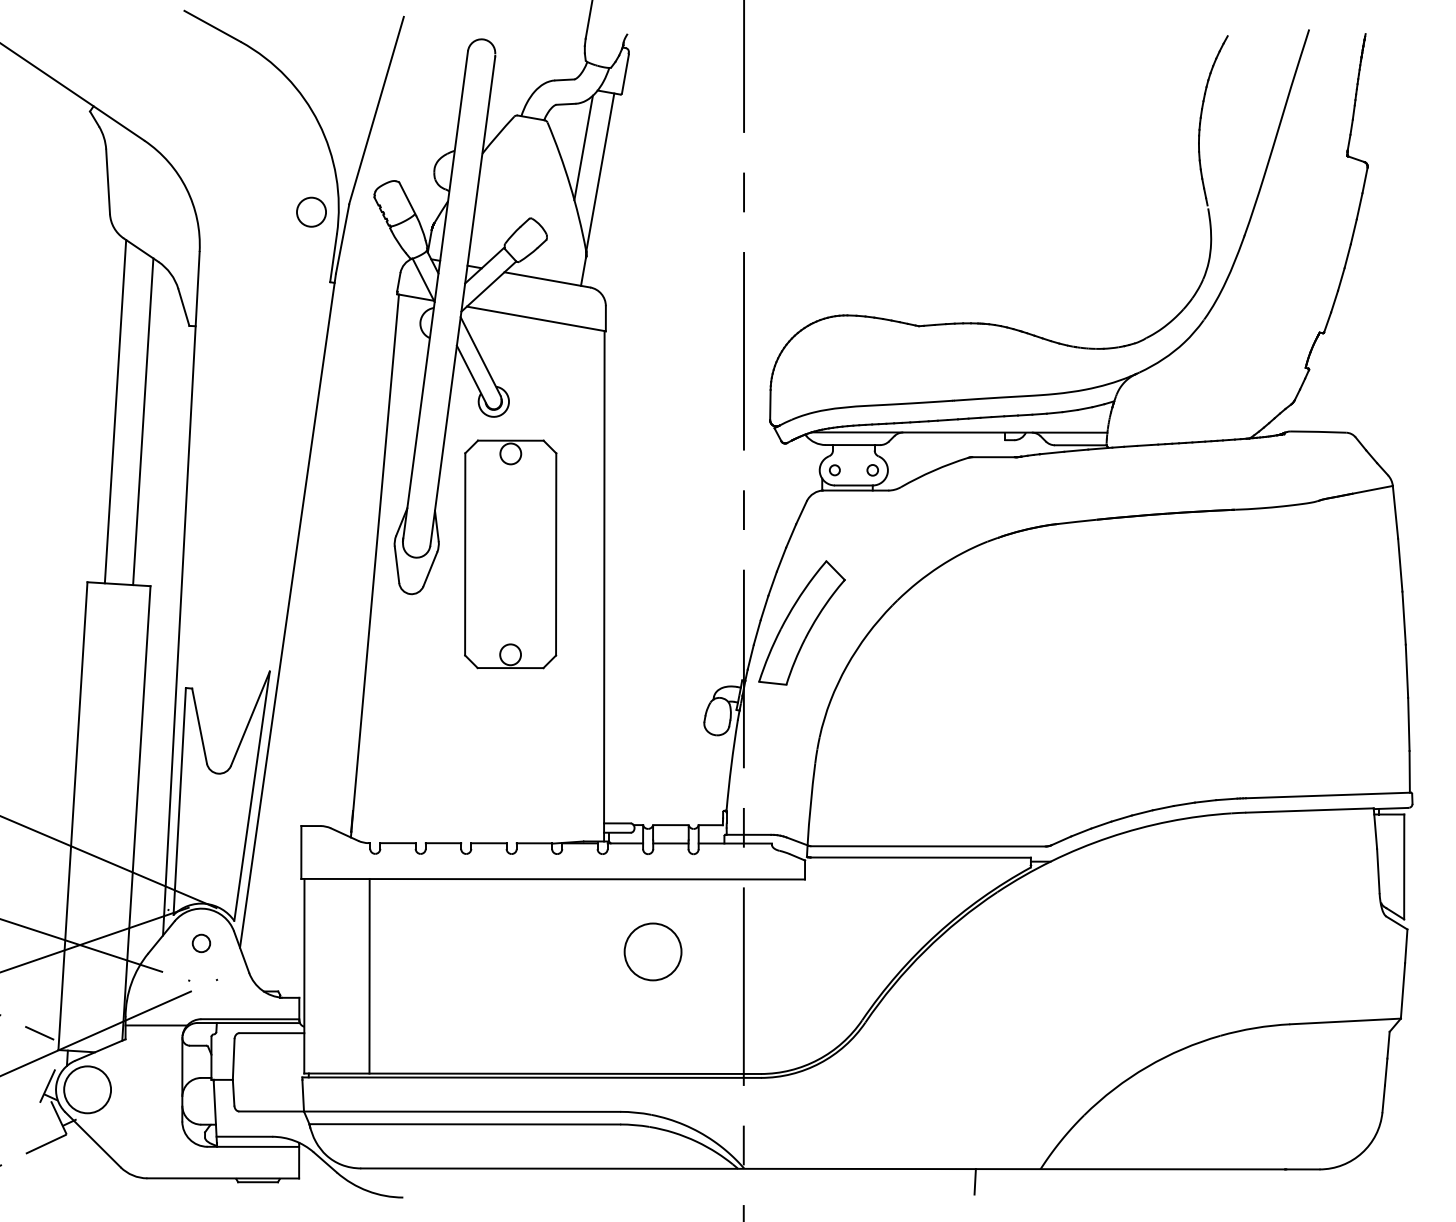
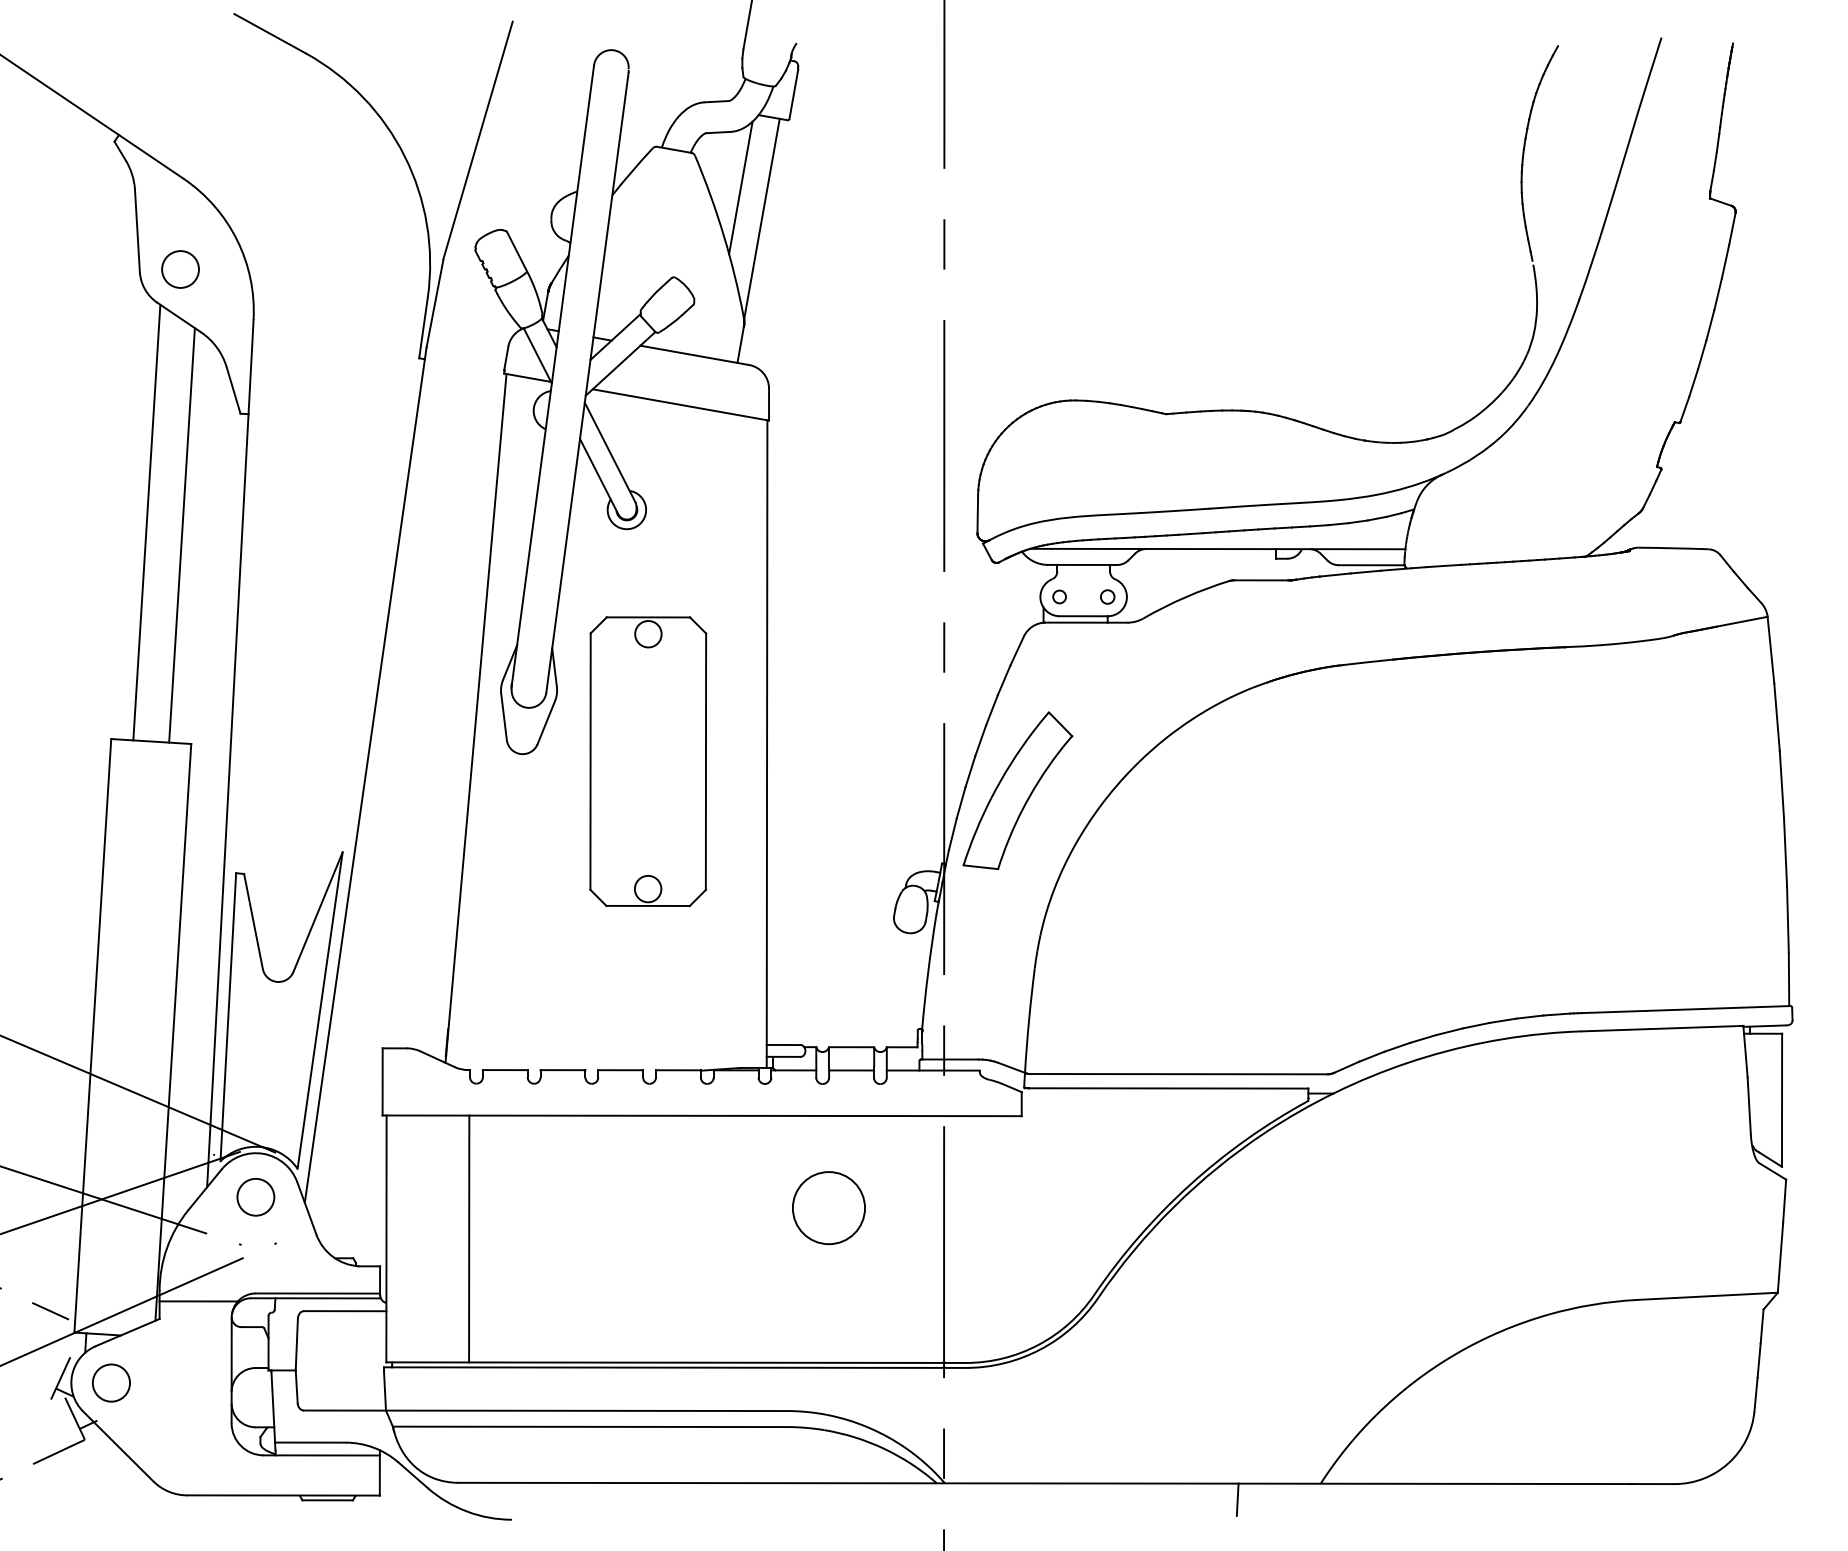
circle: (311, 212) -> (180, 269), moved
part: (510, 554) -> (648, 761), moved
circle: (201, 943) -> (255, 1197), size x1.67
circle: (87, 1089) -> (111, 1382), size x0.62

